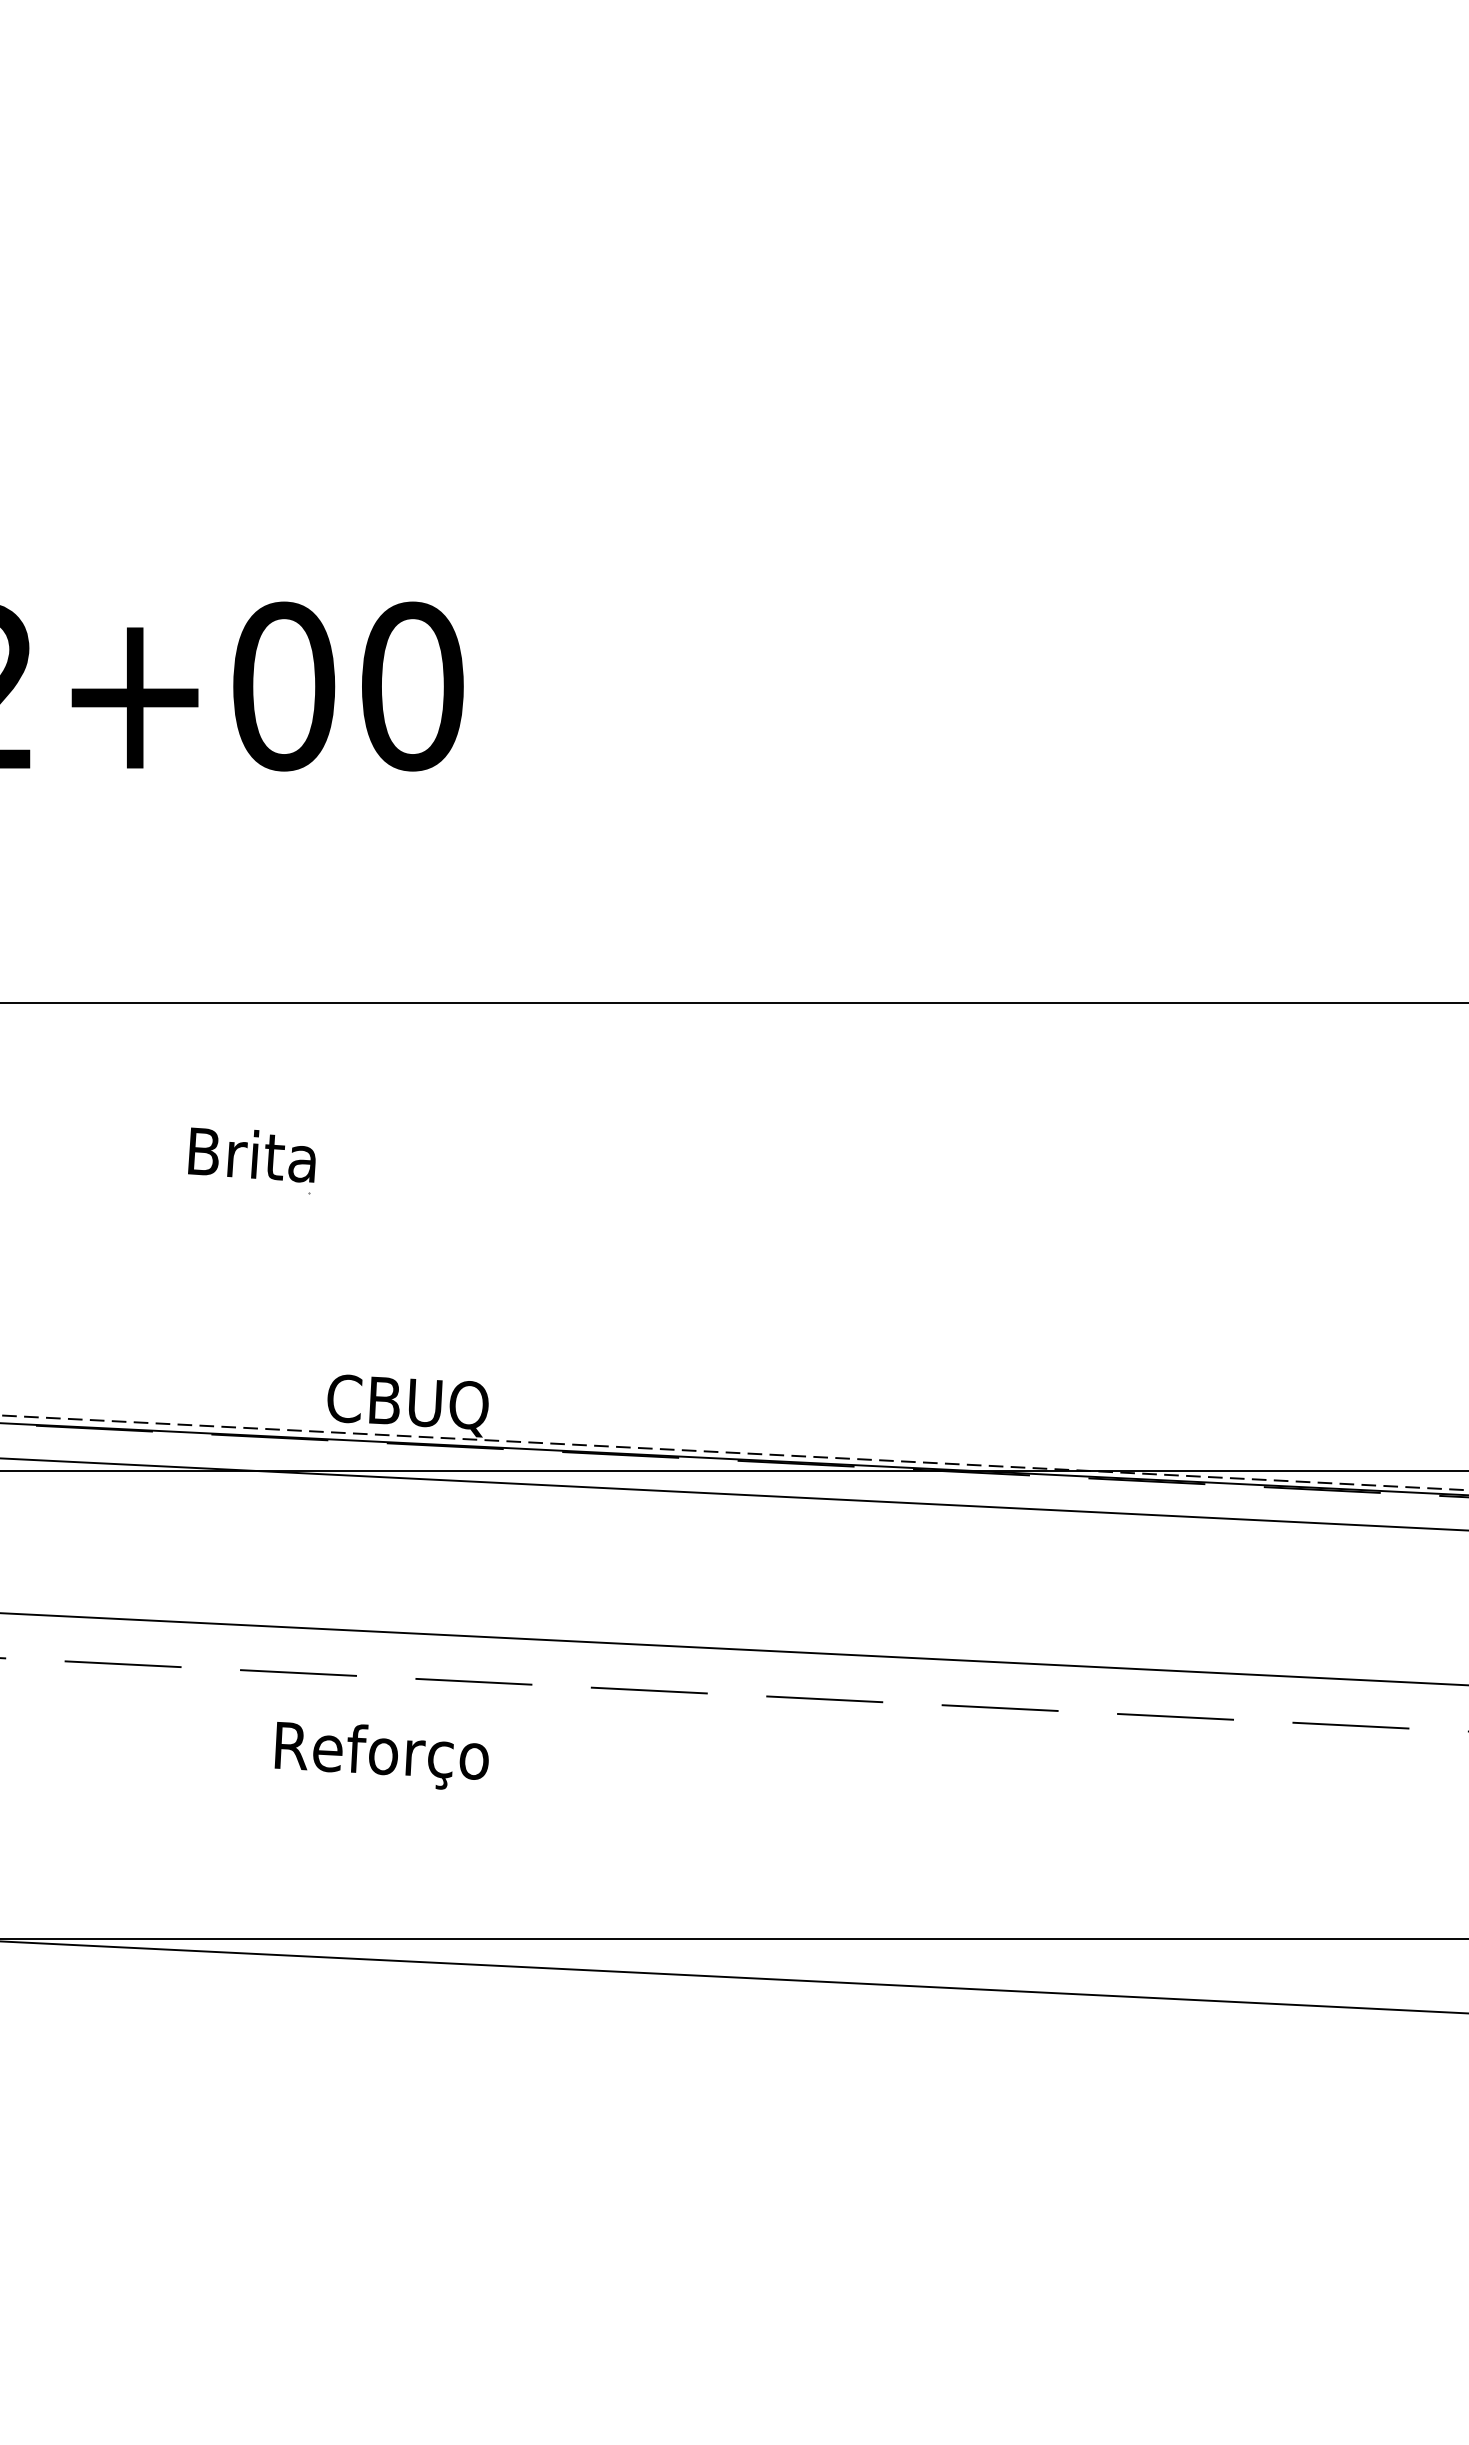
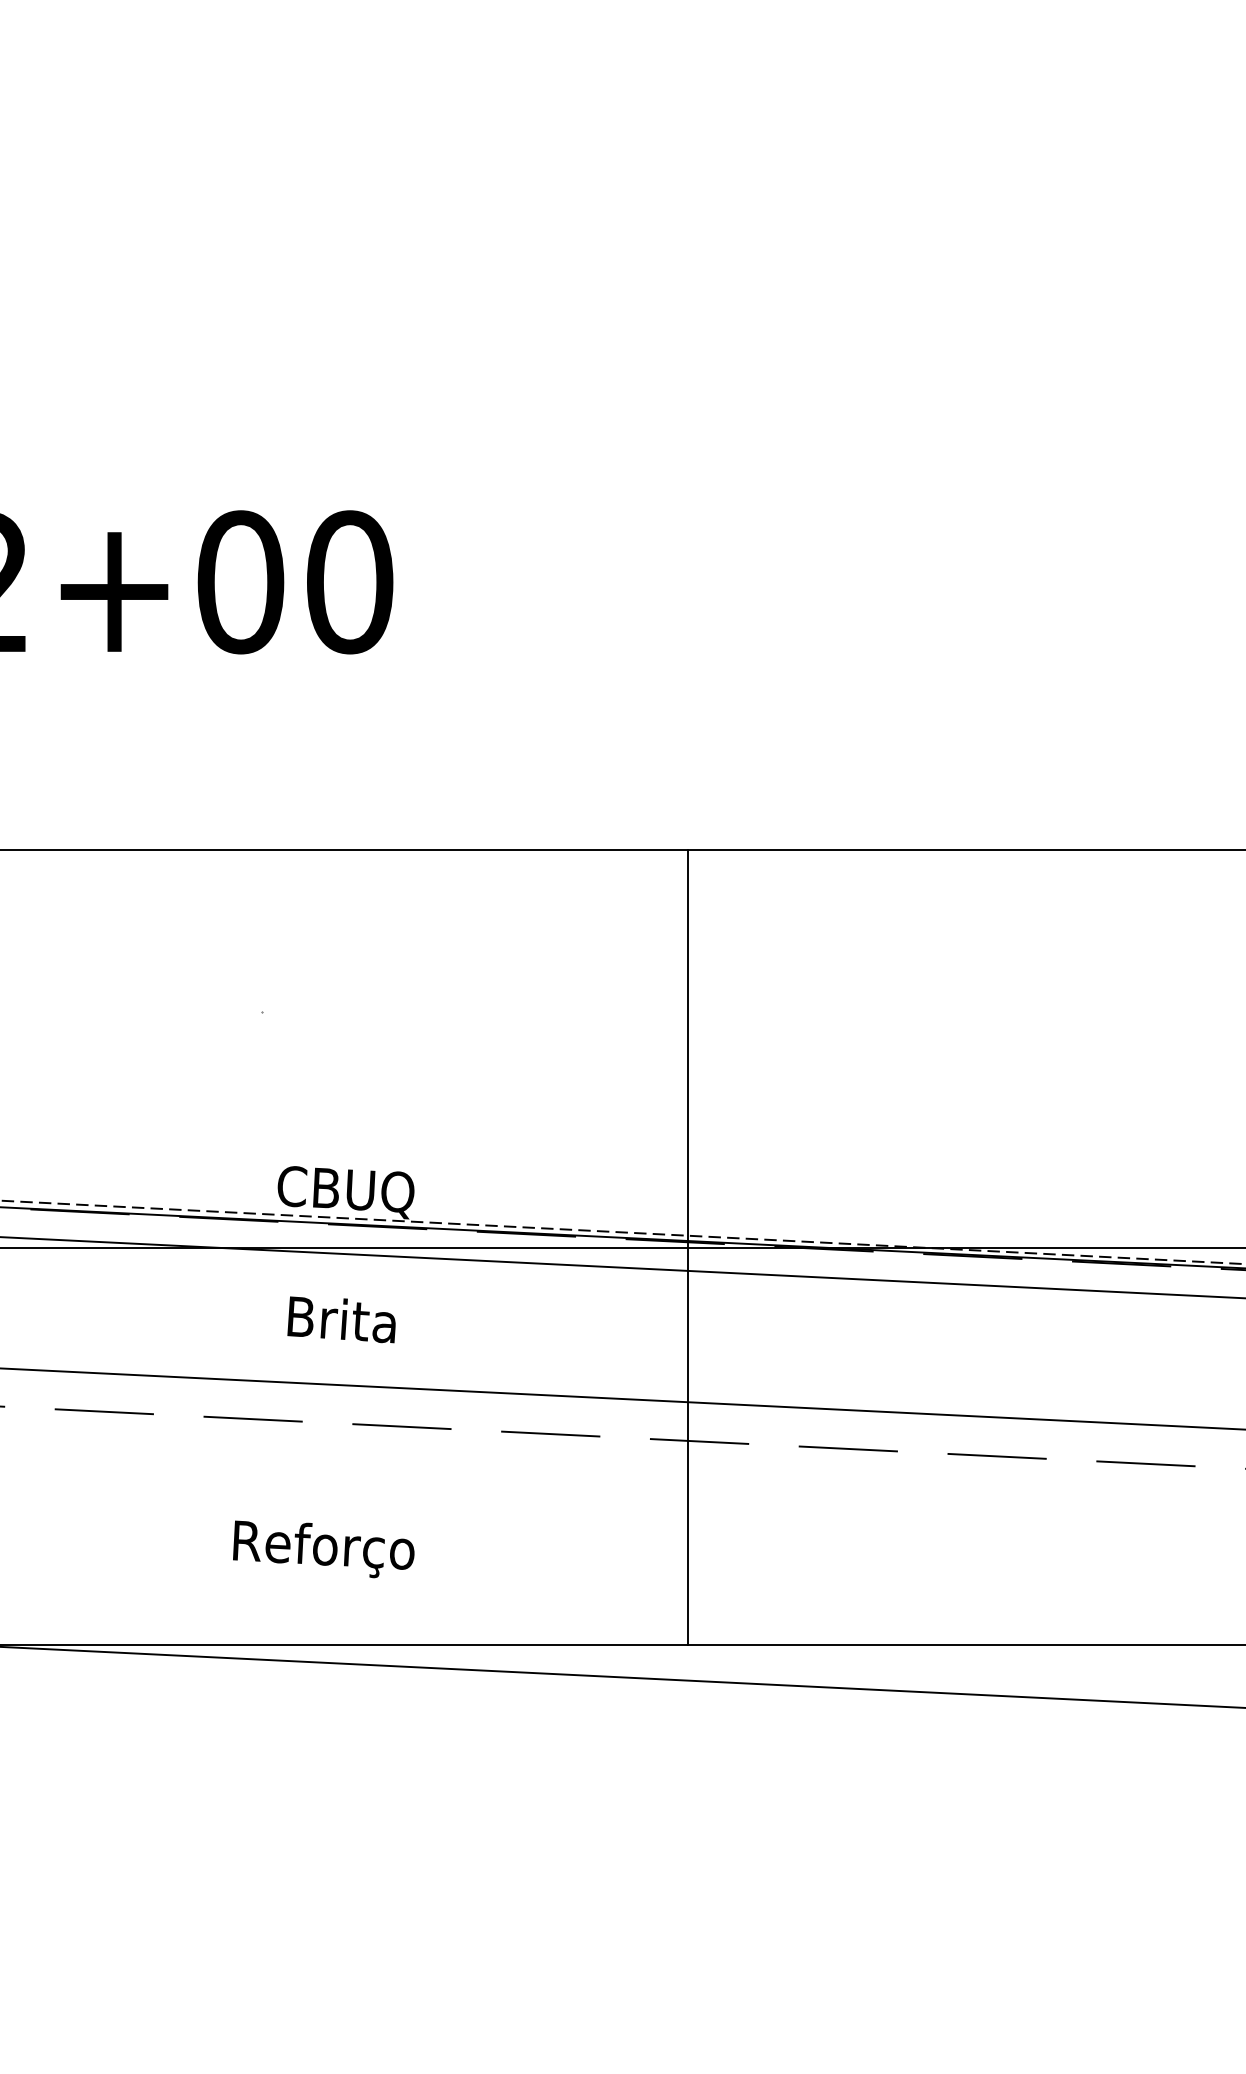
text: (251, 1154) -> (341, 1319), moved
line: (810, 1470) -> (687, 1247), added
text: (381, 1755) -> (323, 1549), moved

